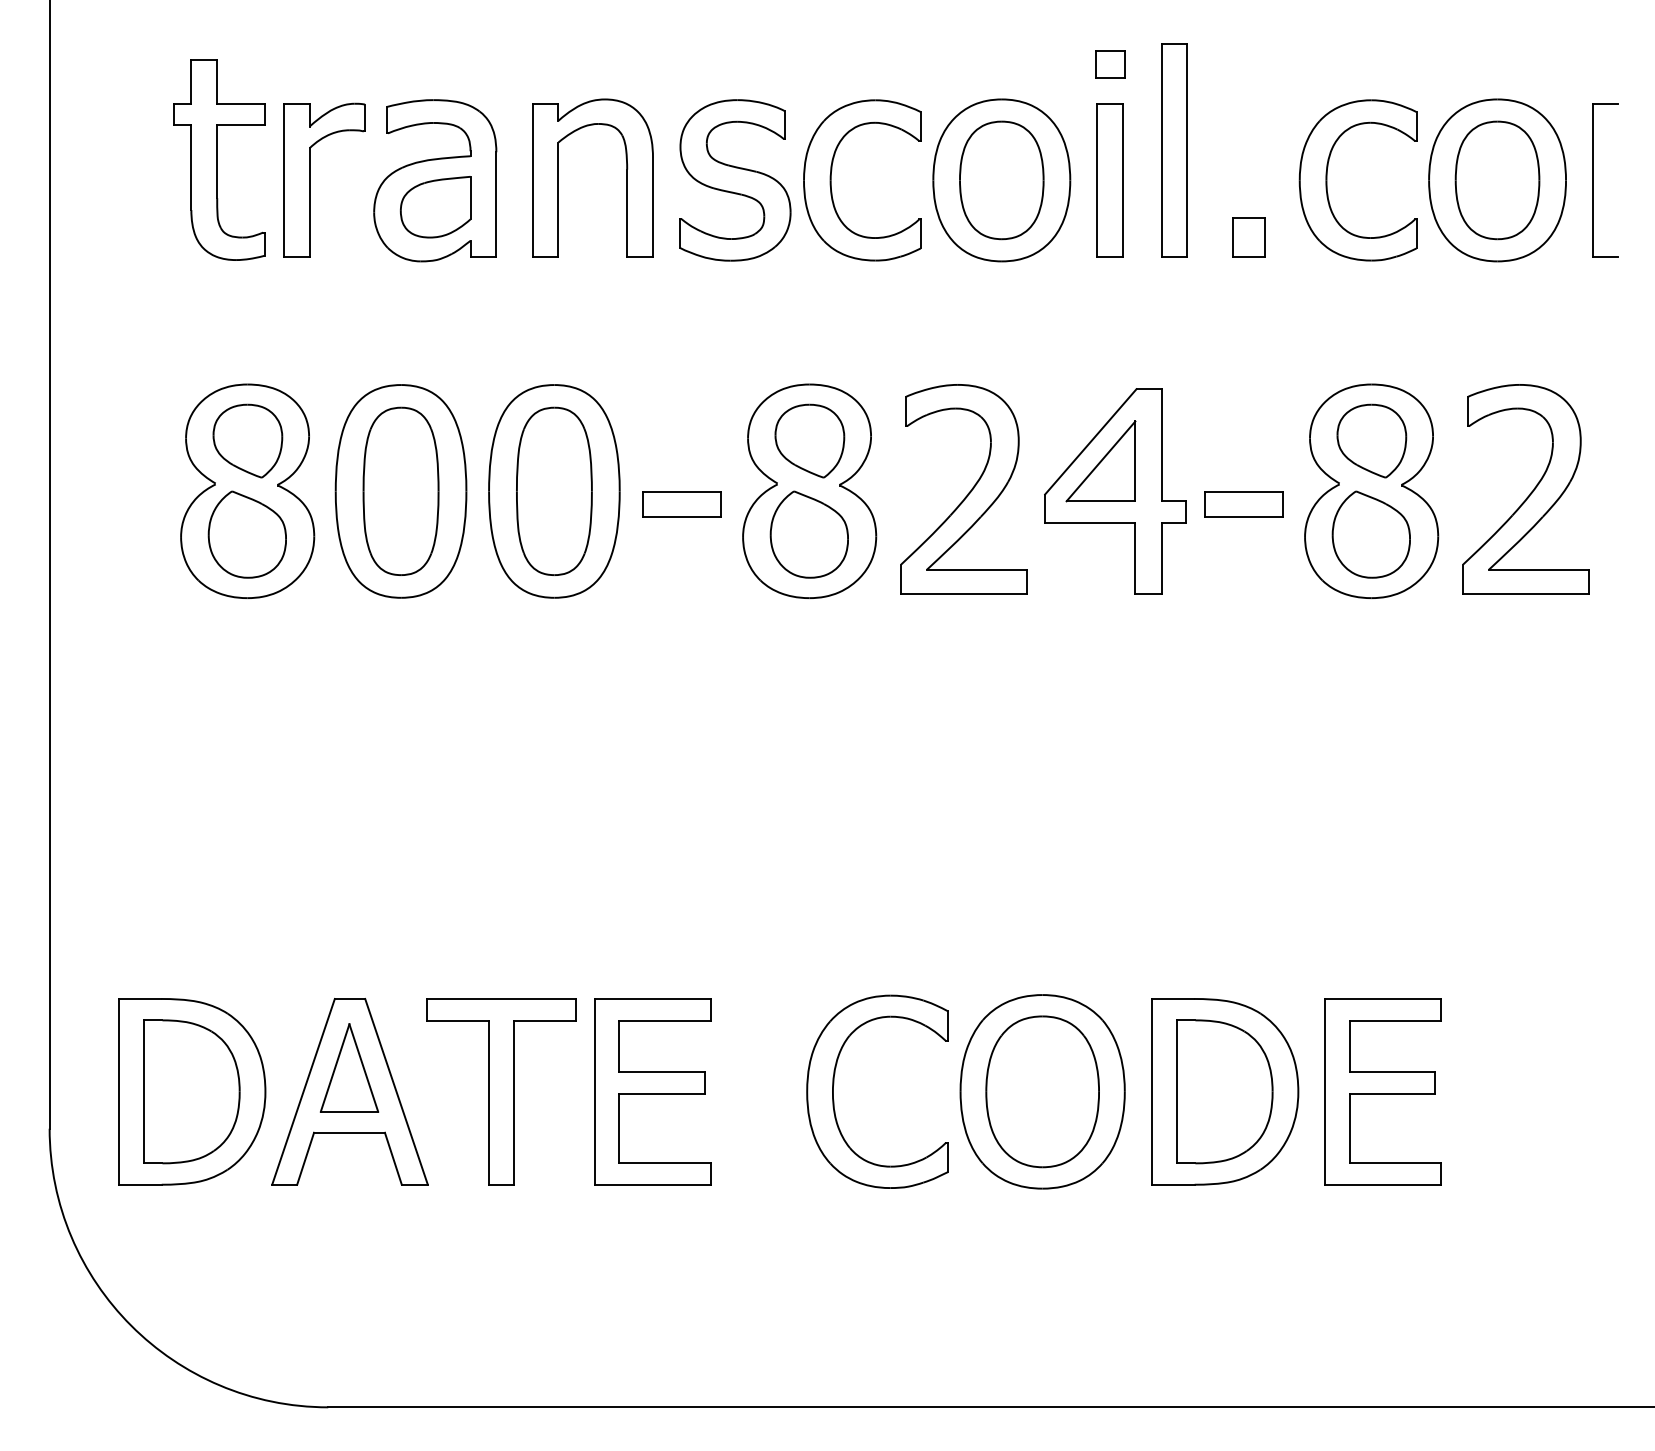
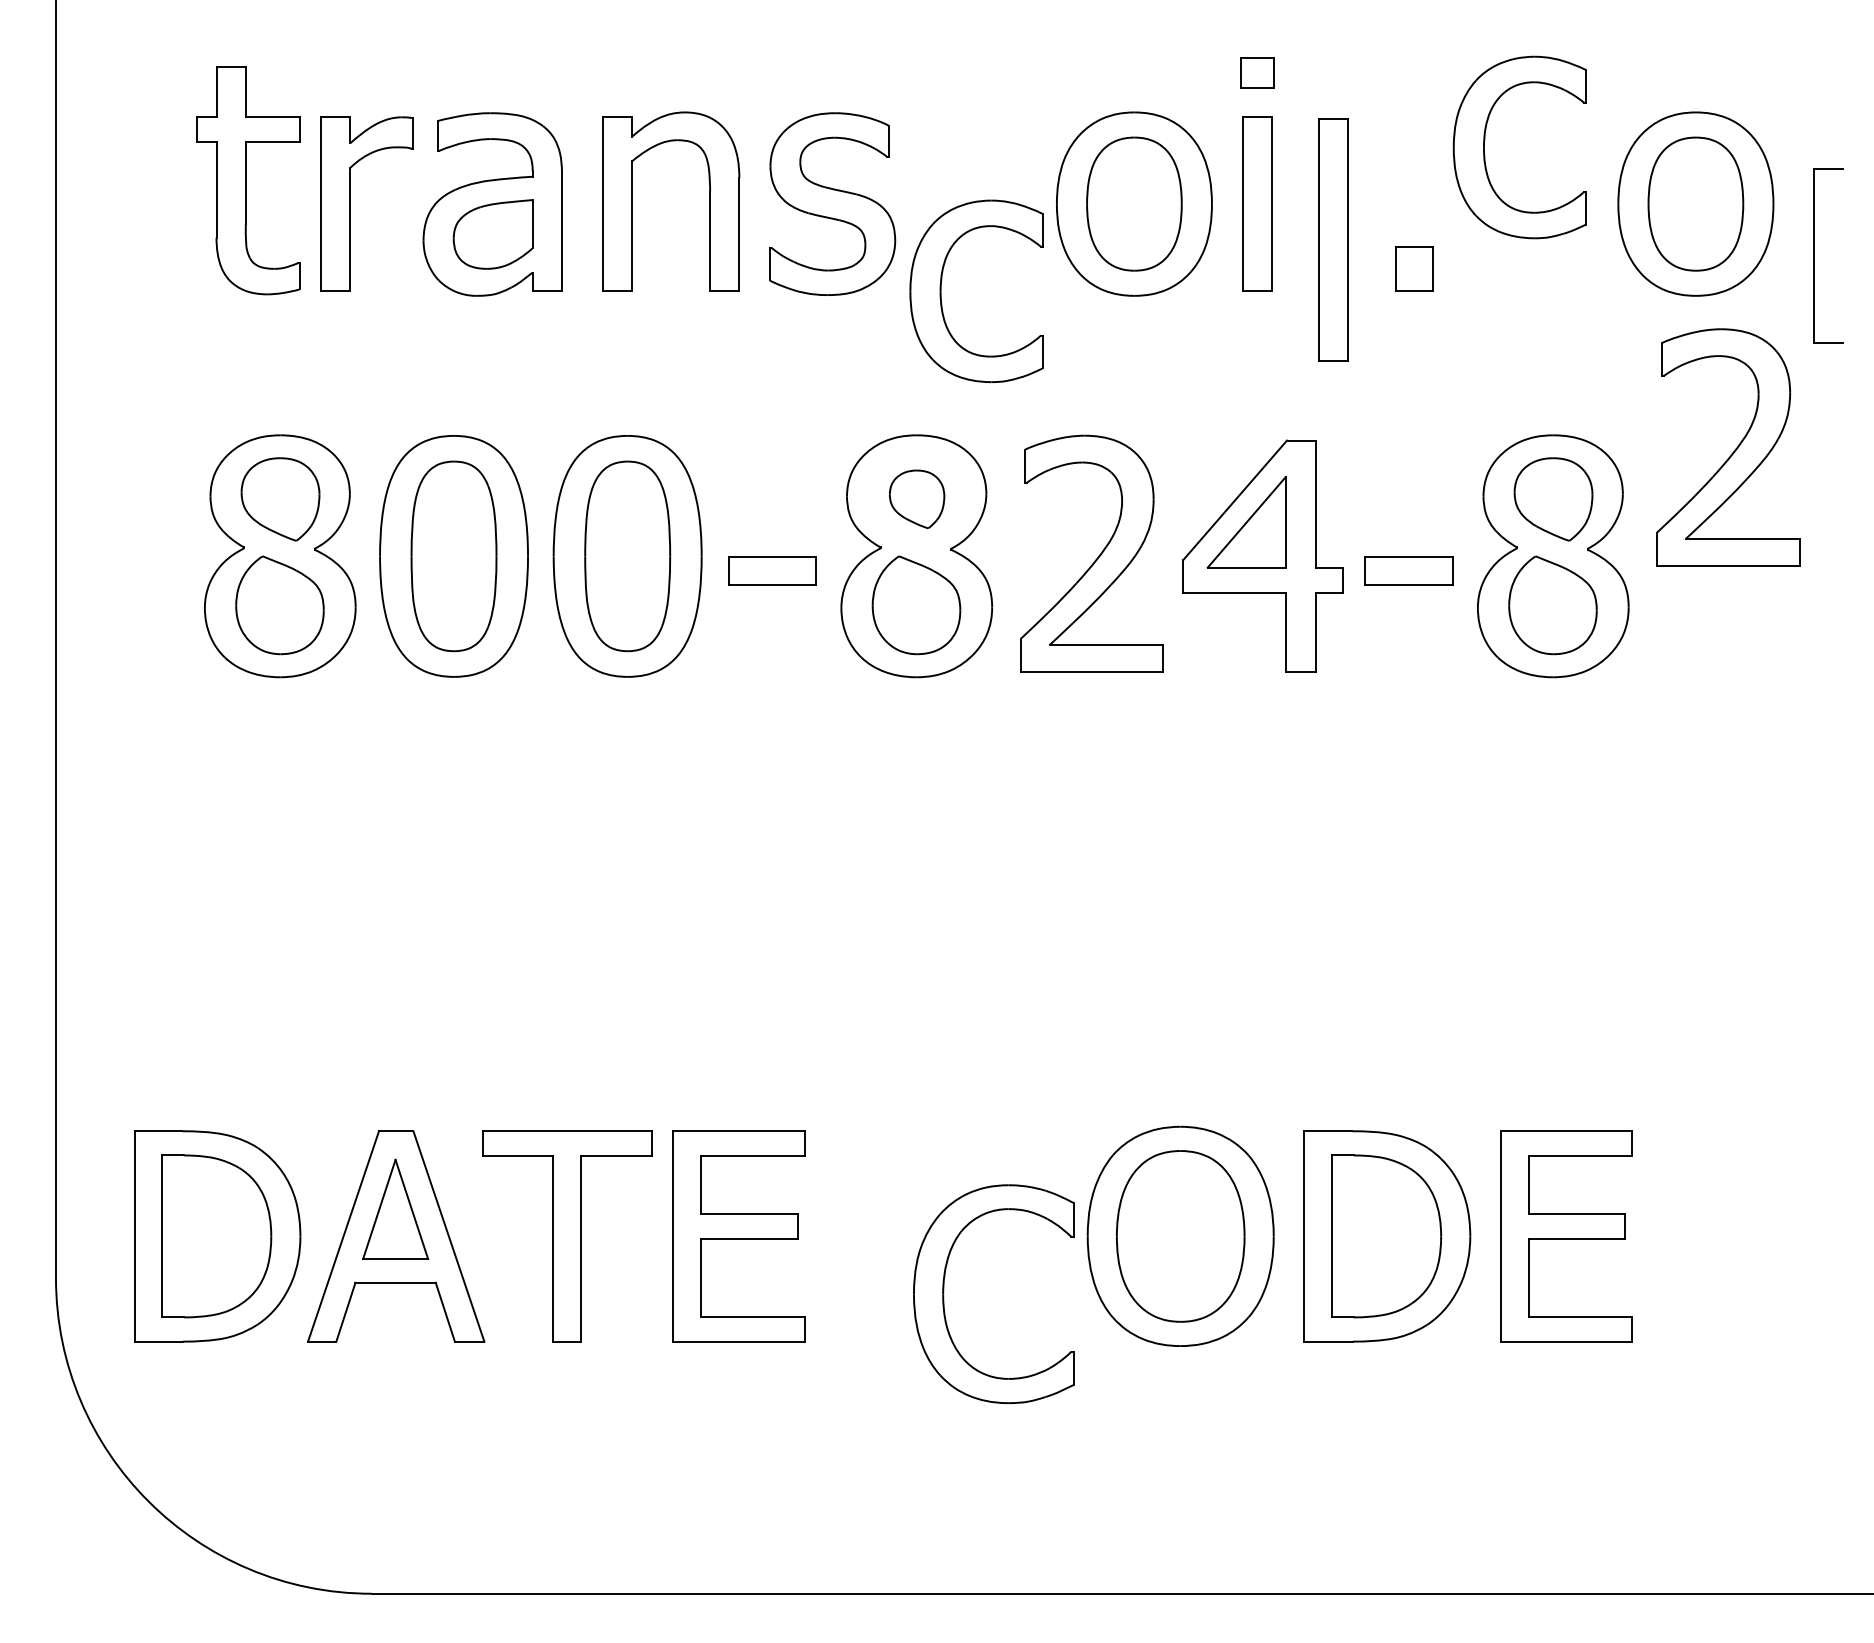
part: (1174, 150) -> (1333, 240), moved
part: (831, 180) -> (941, 291), moved
part: (1327, 180) -> (1485, 147), moved
part: (1593, 180) -> (1814, 256), moved
part: (809, 440) -> (916, 498), size x0.7
part: (1525, 489) -> (1727, 447), moved
part: (834, 1084) -> (944, 1285), moved

